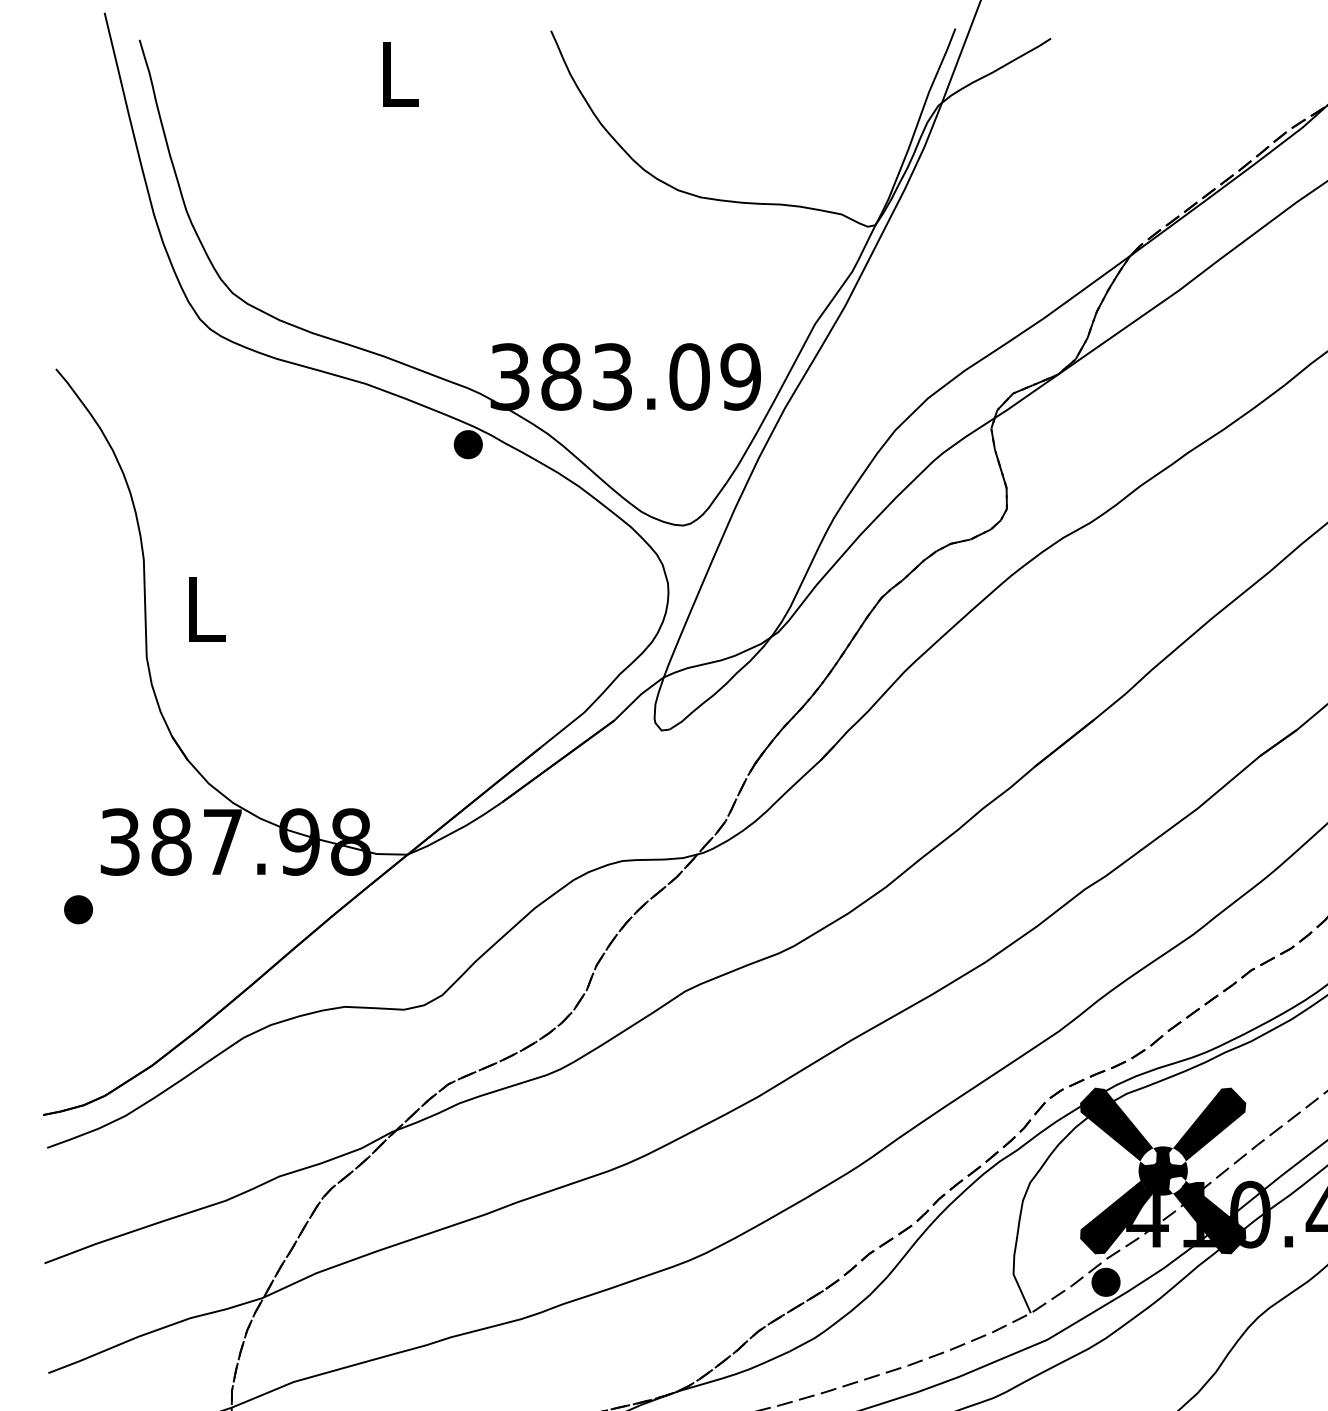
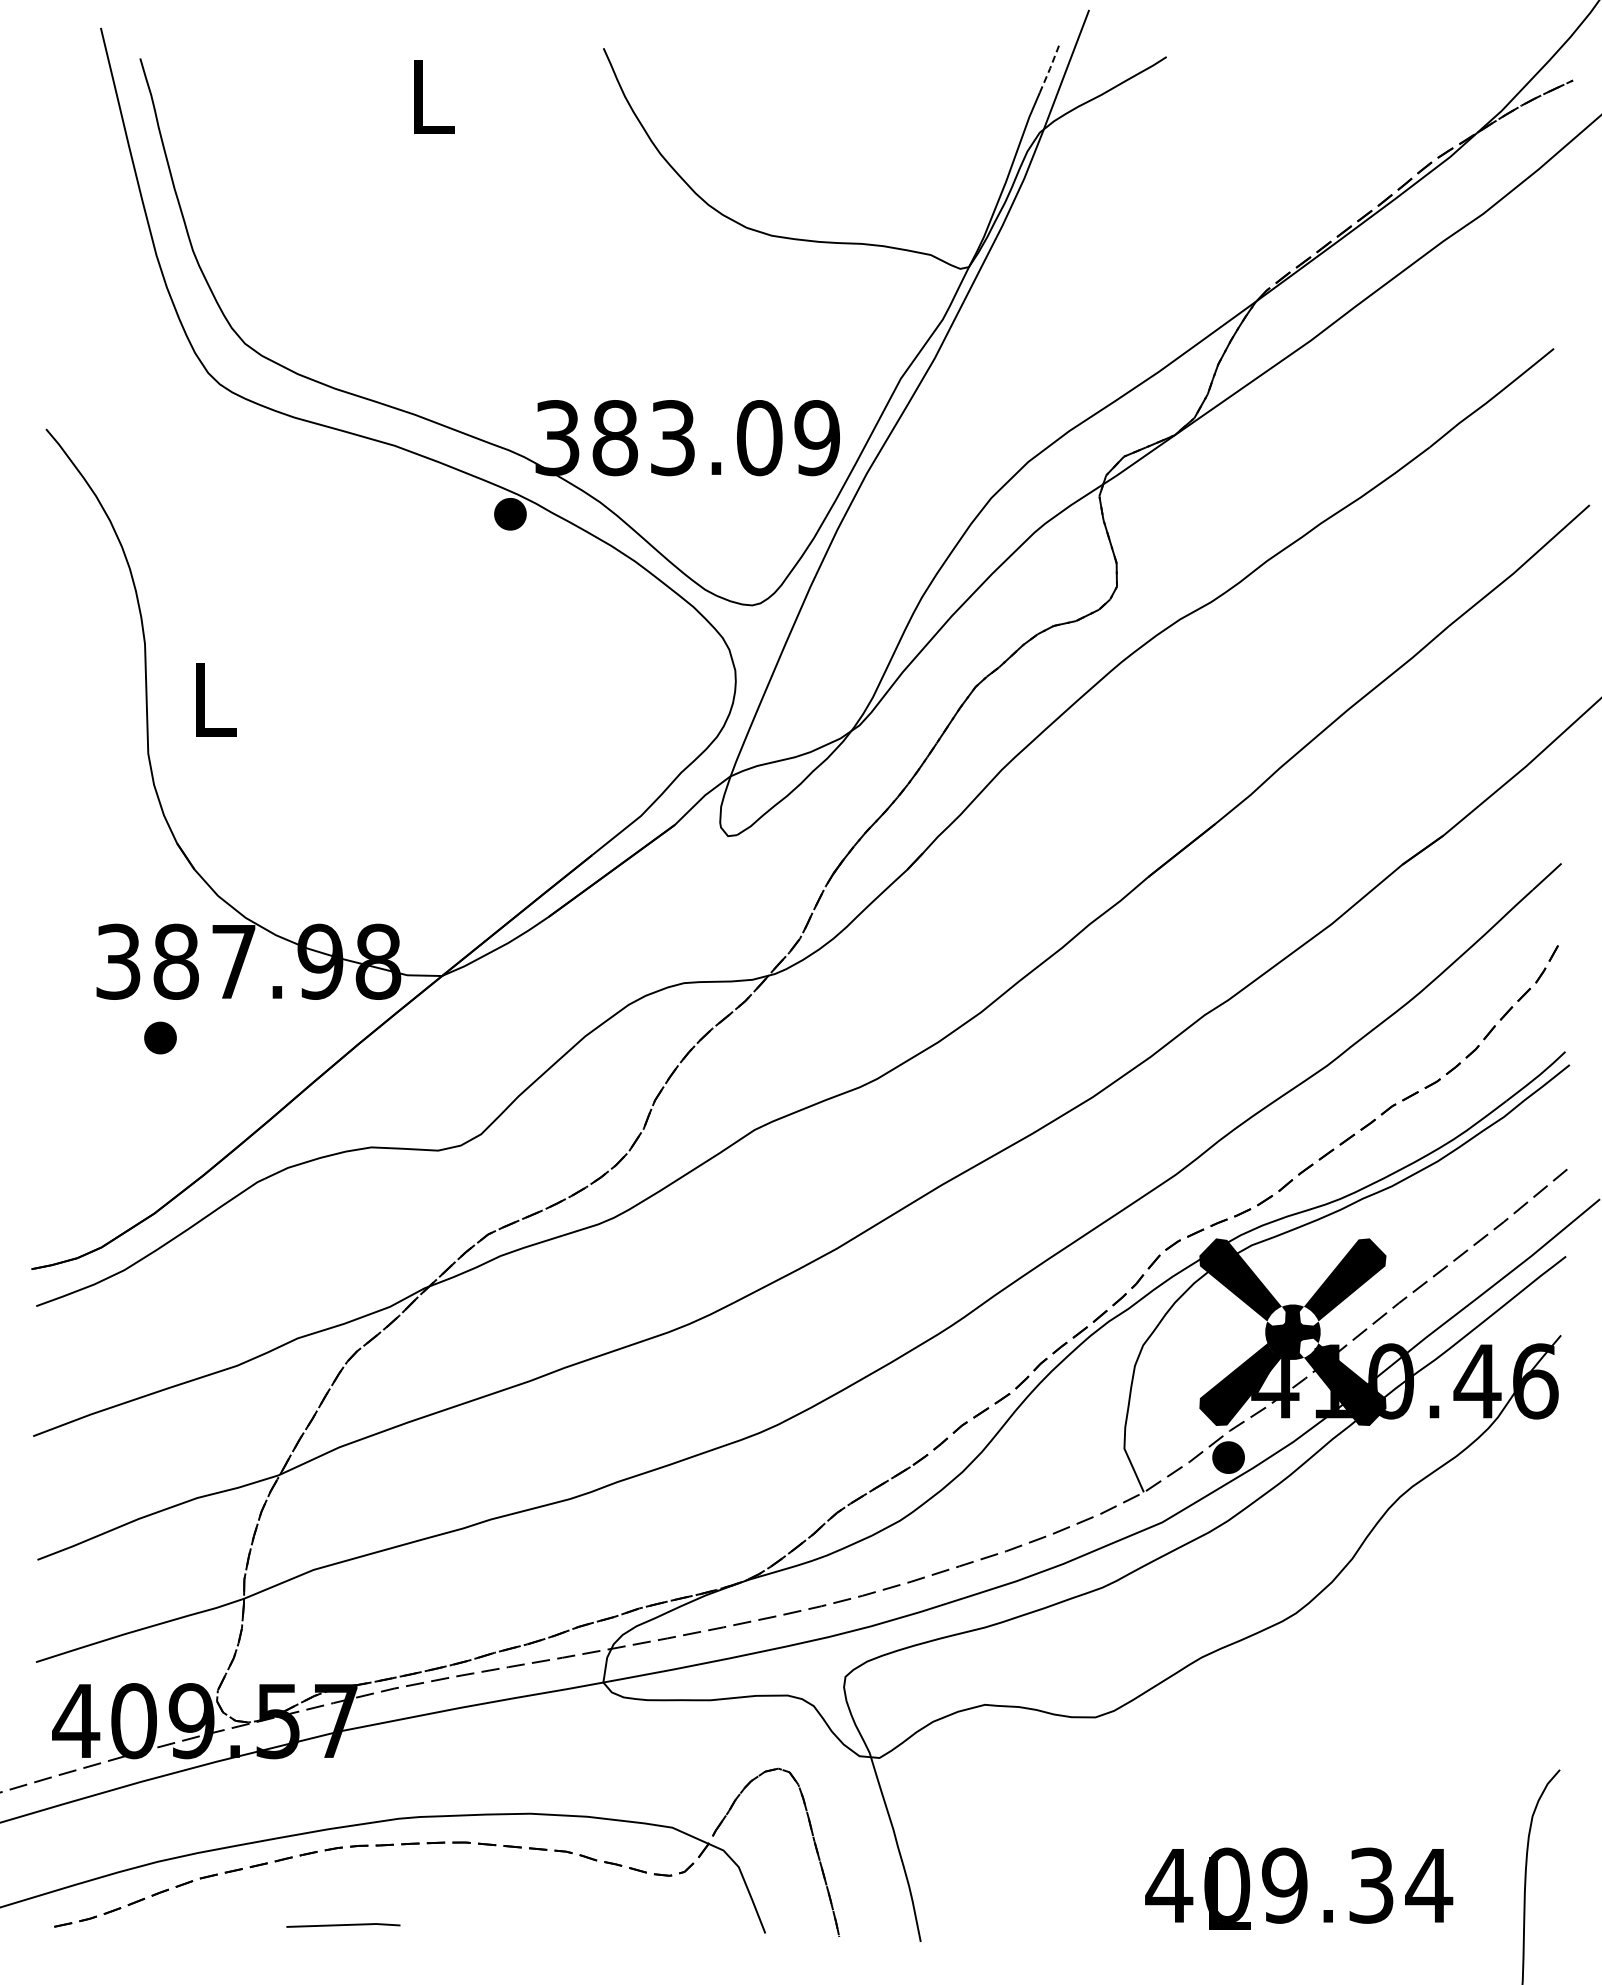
line: (947, 49) -> (1049, 69), solid -> dashed
part: (78, 909) -> (160, 1037), moved

